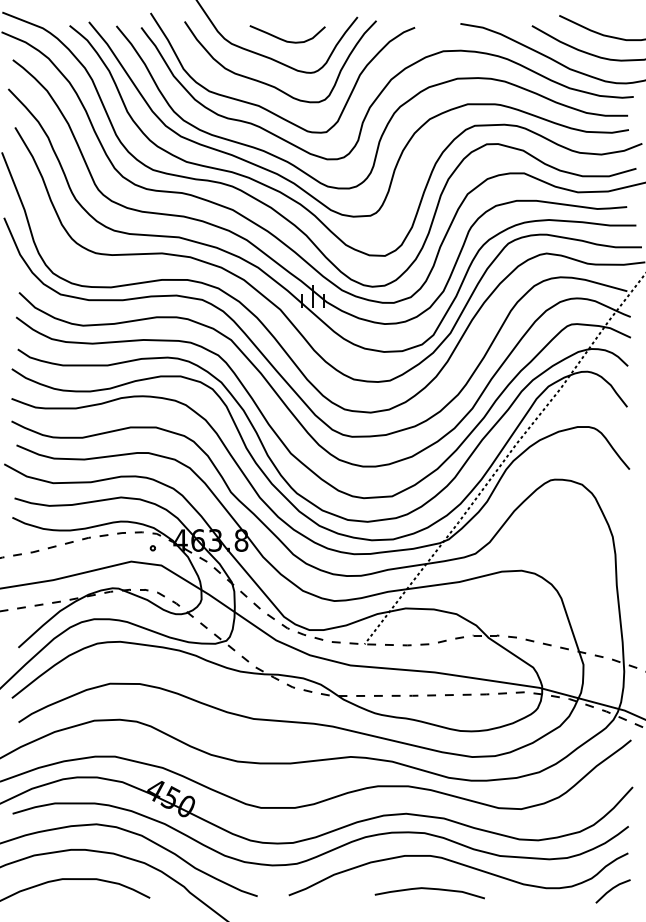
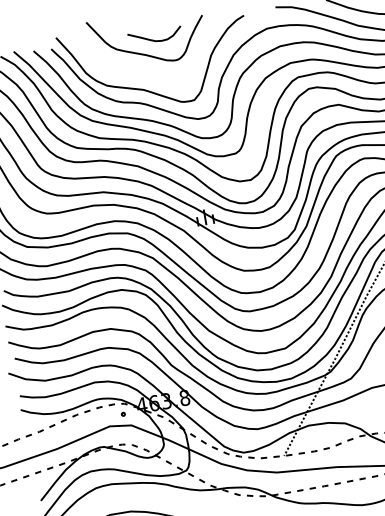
curve: (273, 85) -> (151, 73), removed

